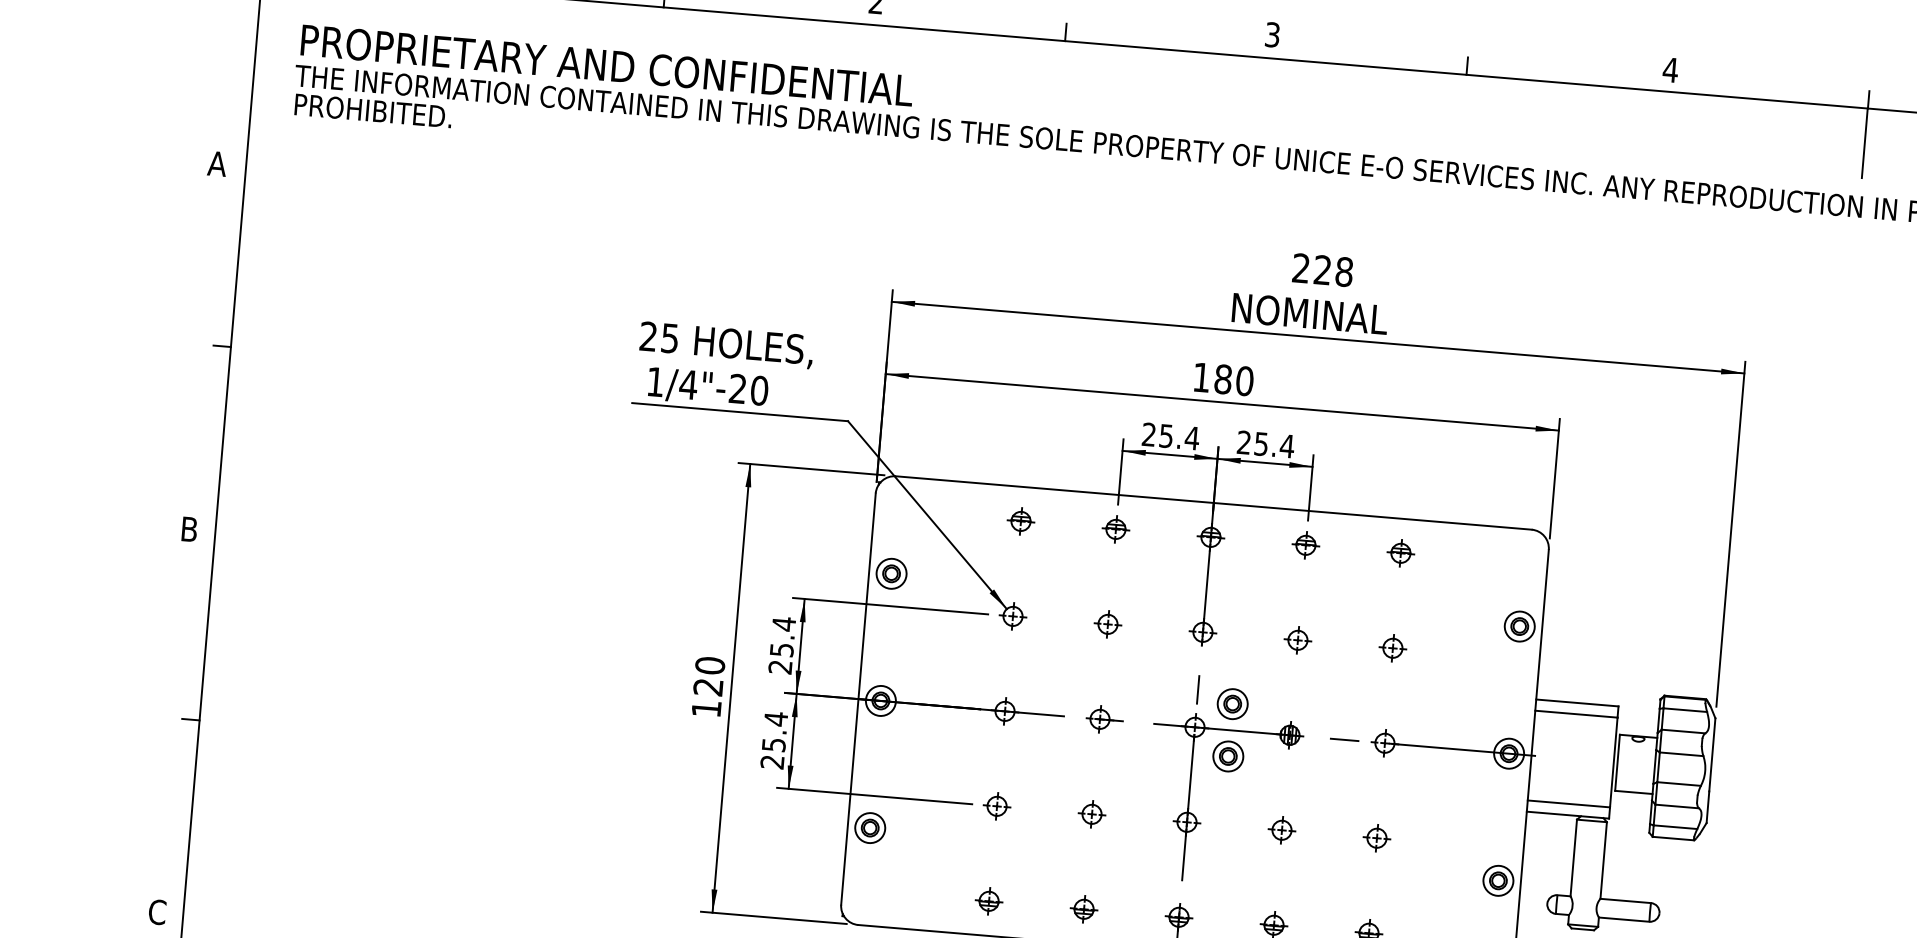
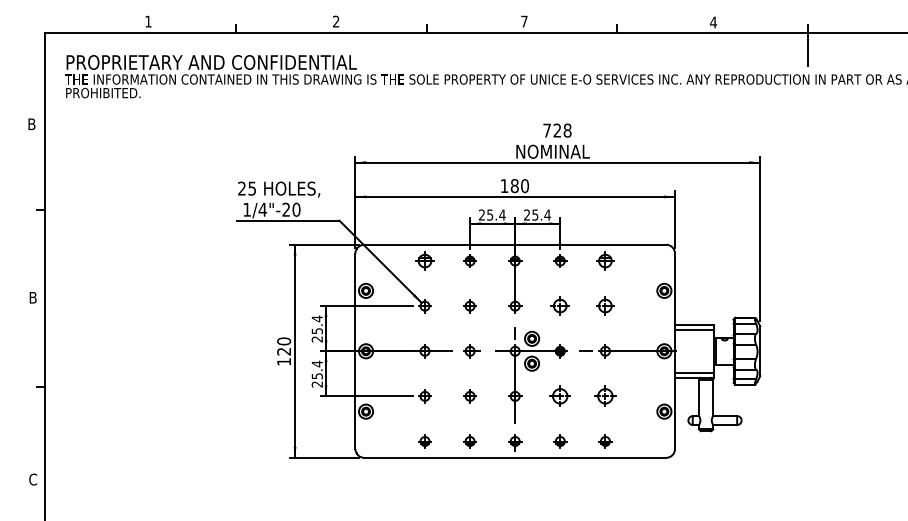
text: (1272, 34) -> (524, 21), 3 -> 7
text: (216, 164) -> (31, 124), A -> B
text: (1299, 267) -> (546, 130), 228 -> 728
part: (1020, 520) -> (424, 260), size x1.4
part: (1401, 552) -> (605, 260), size x1.4
part: (1298, 641) -> (560, 306), size x1.4
part: (1393, 648) -> (605, 306), size x1.4
part: (1282, 830) -> (560, 396), size x1.6
part: (1377, 838) -> (605, 396), size x1.6

